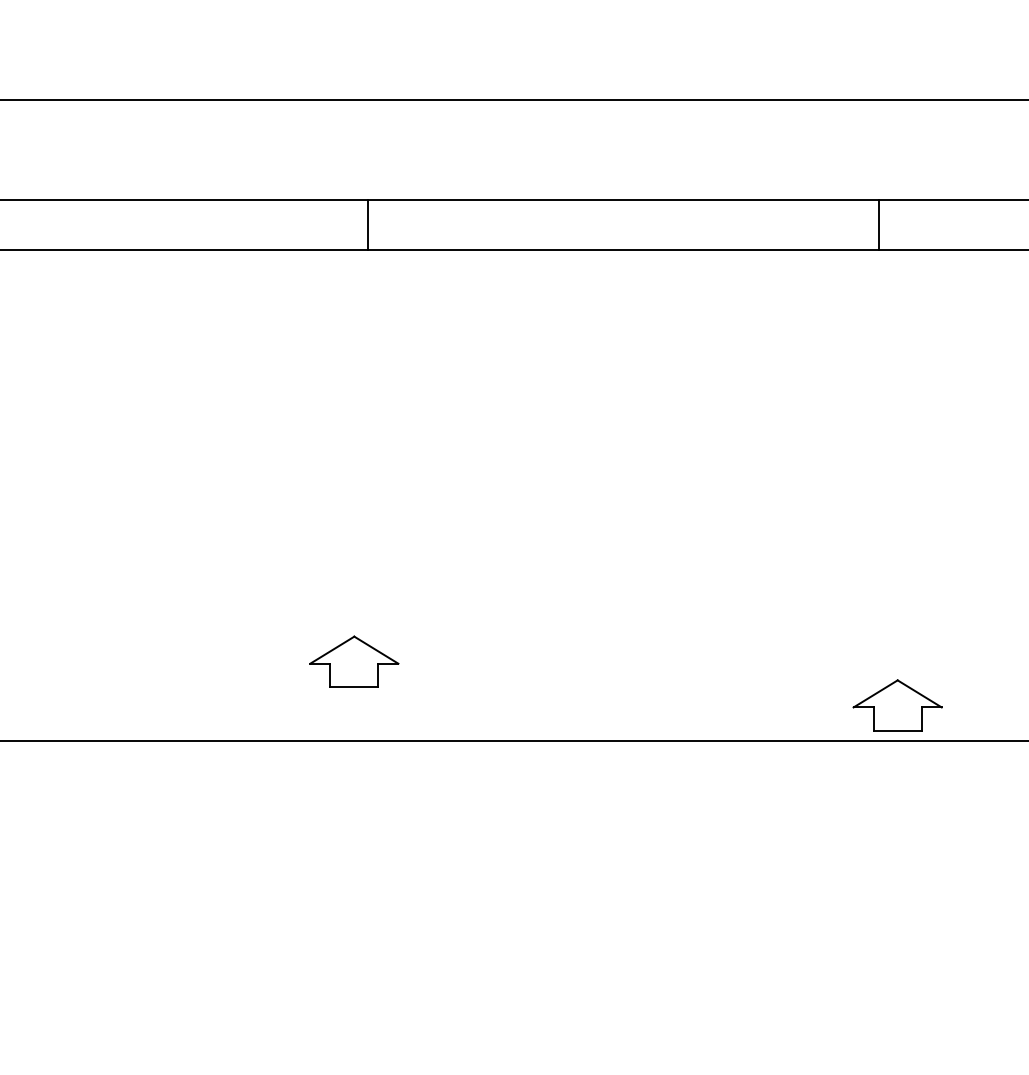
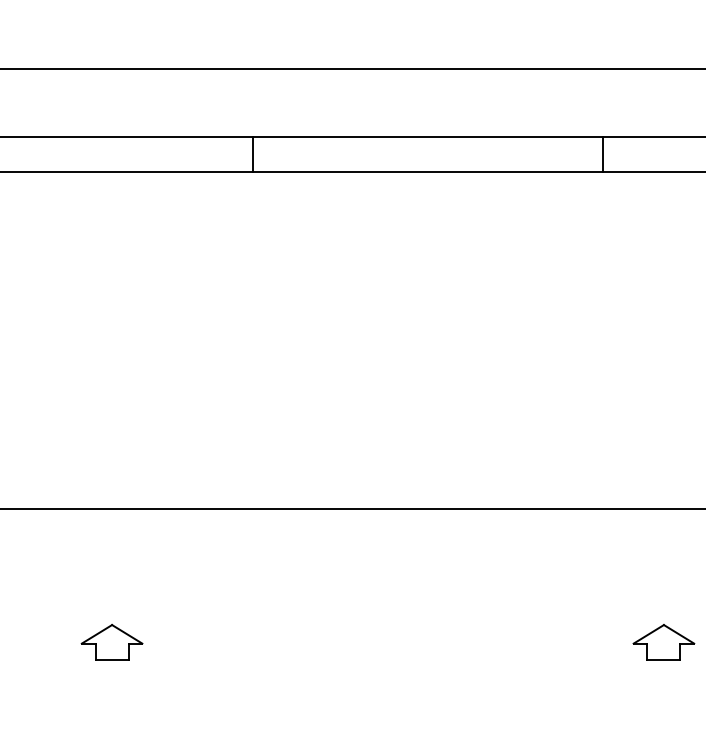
part: (353, 662) -> (111, 642), moved
part: (897, 705) -> (663, 642), moved

